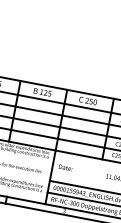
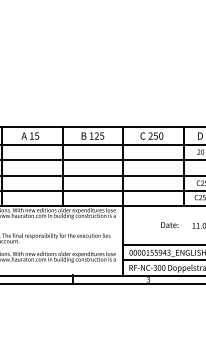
text: (65, 168) -> (169, 225), moved

